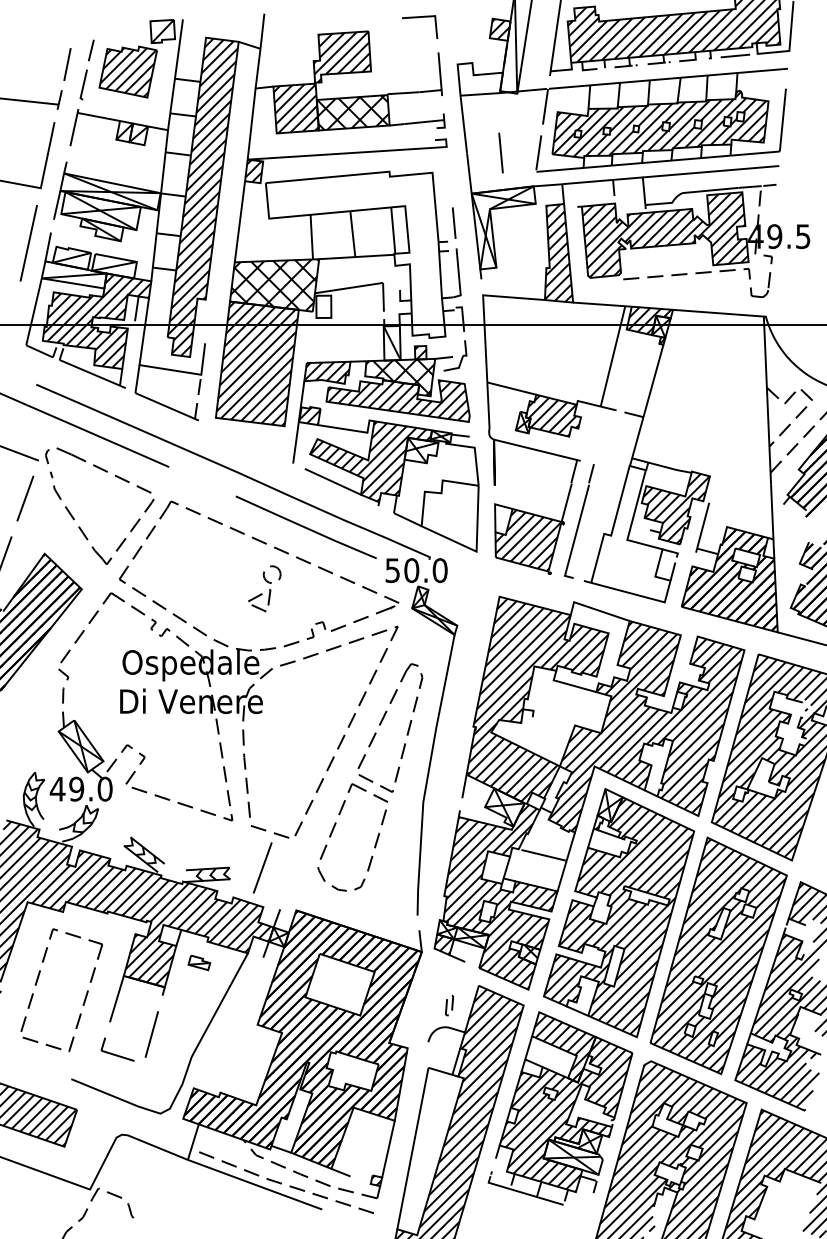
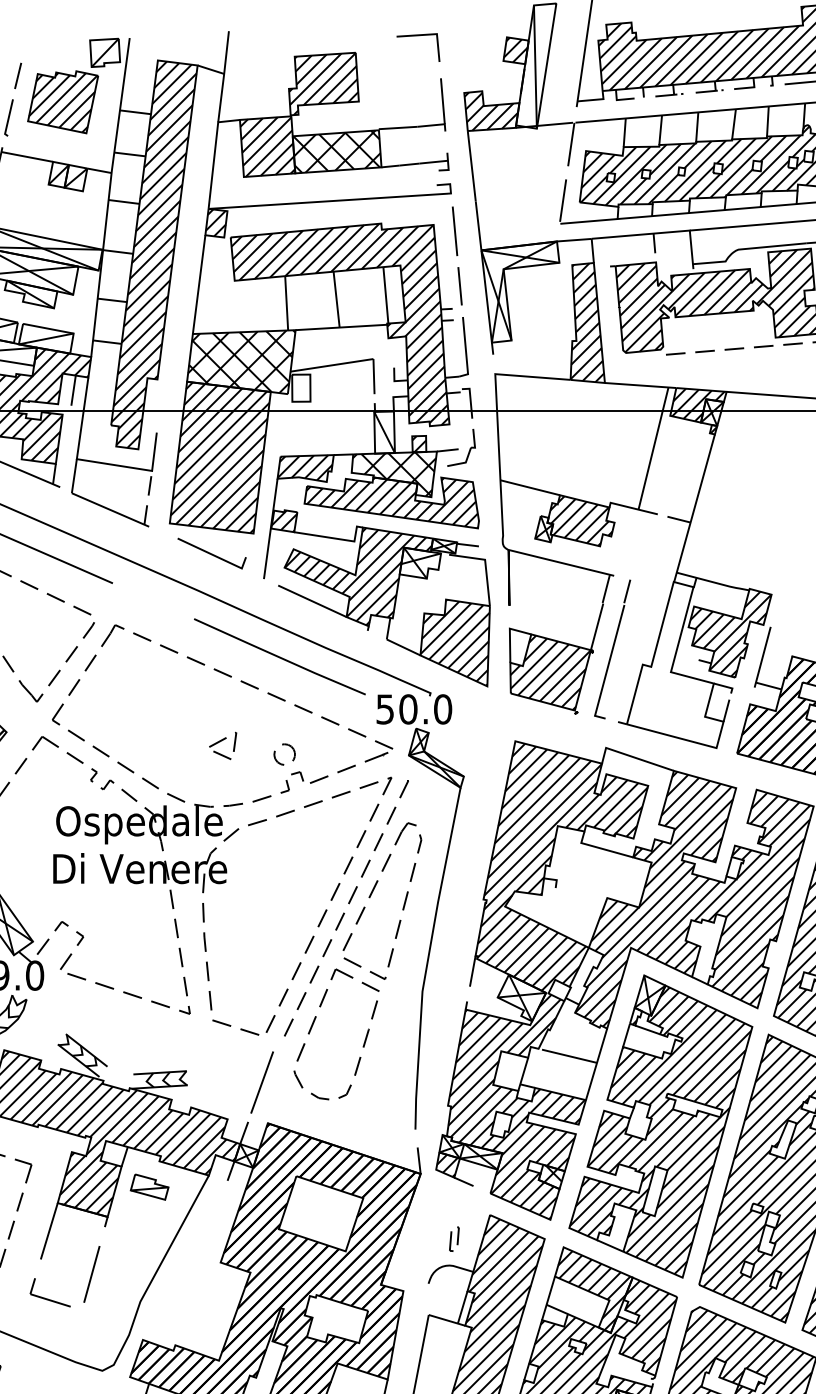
hatch: (479, 79) -> (490, 111), added
line: (500, 152) -> (454, 230), moved
hatch: (355, 254) -> (339, 324), added
line: (250, 442) -> (212, 553), added
hatch: (449, 515) -> (454, 642), added
part: (265, 577) -> (276, 758), moved
line: (359, 737) -> (344, 912), added
line: (262, 867) -> (261, 1081), moved
part: (199, 962) -> (149, 1186), size x1.43

